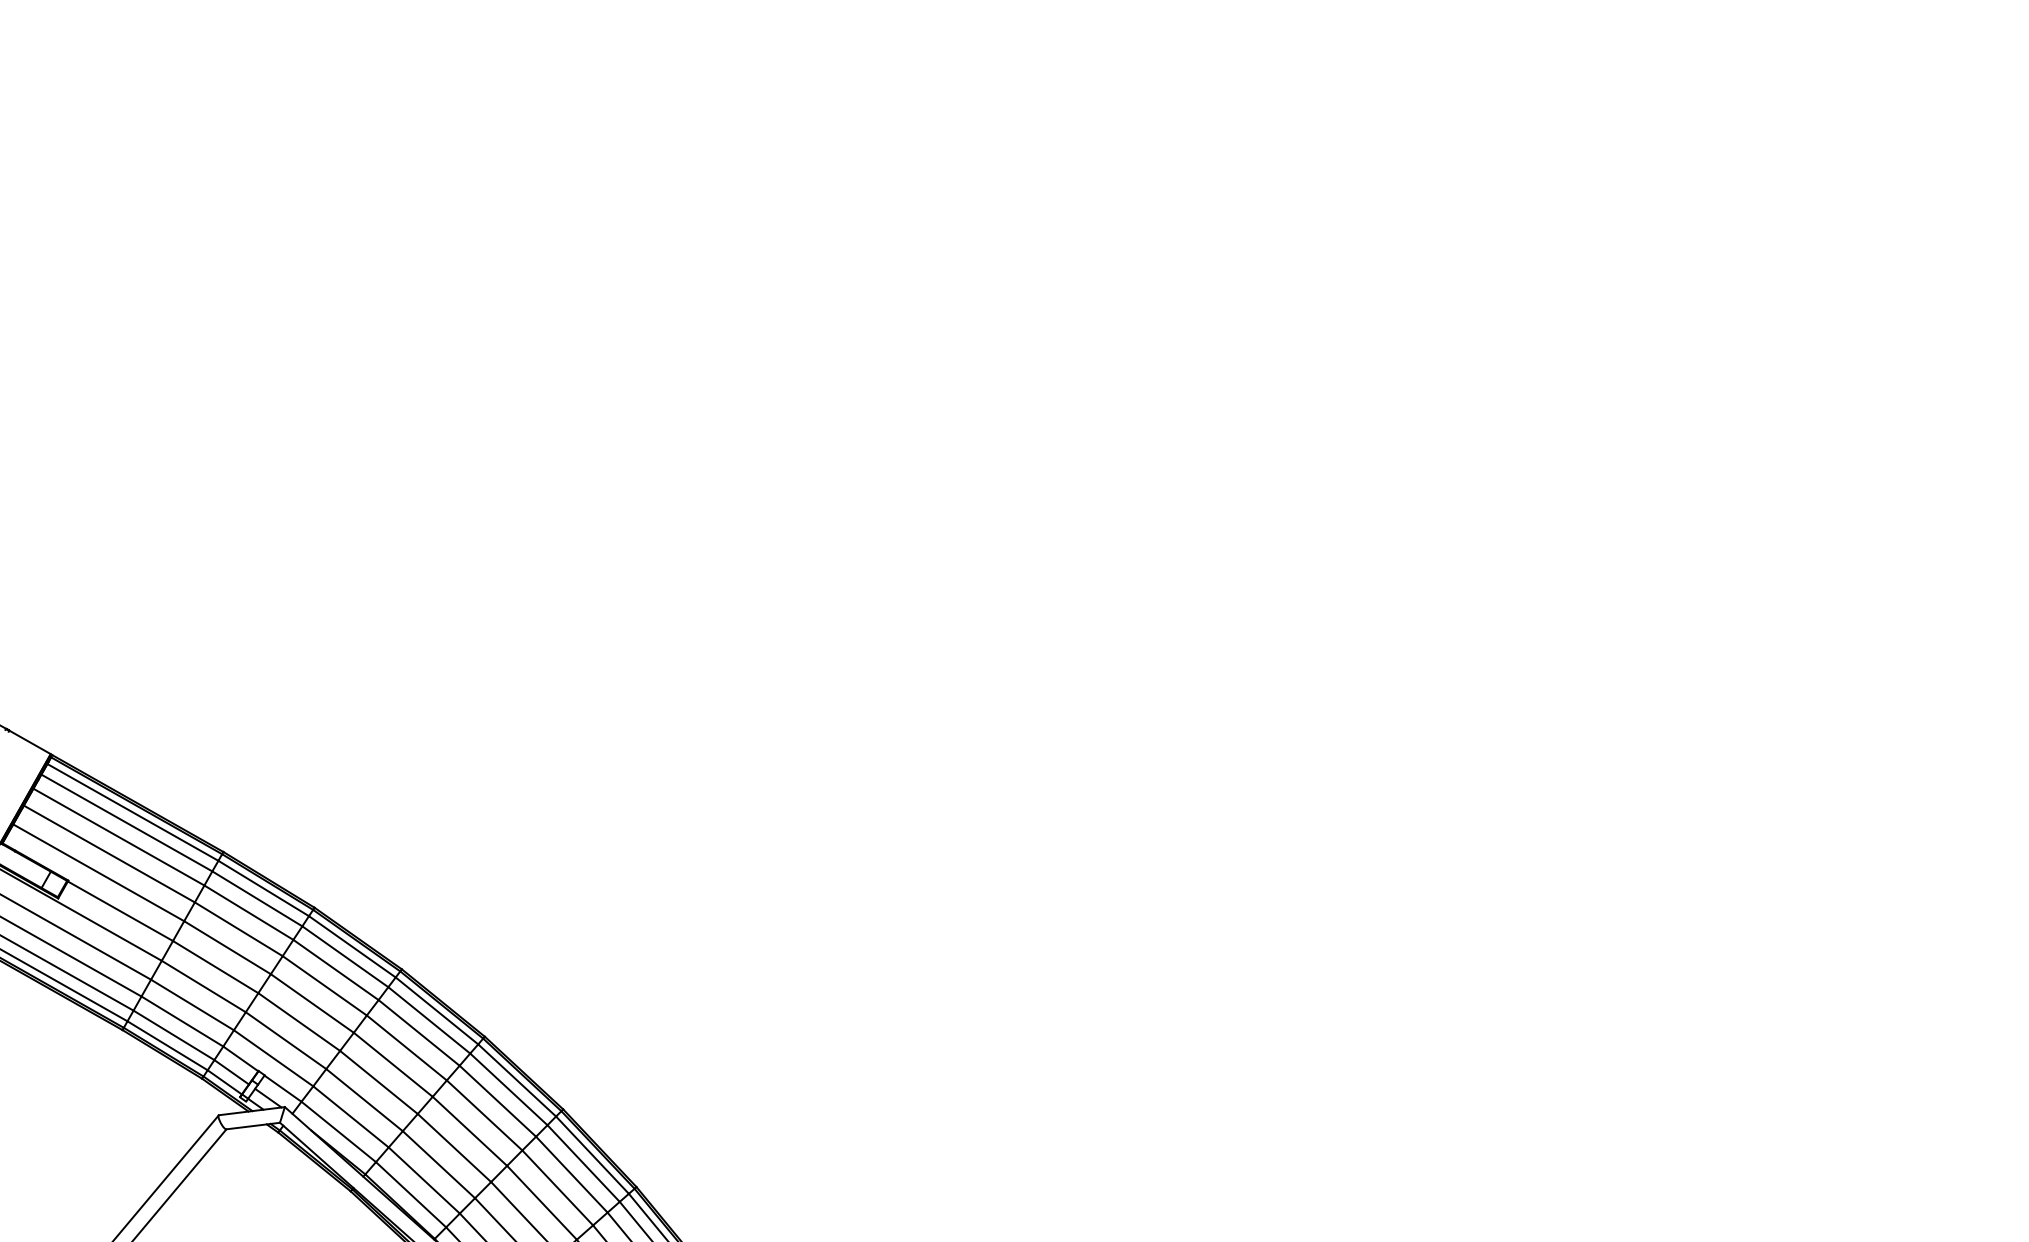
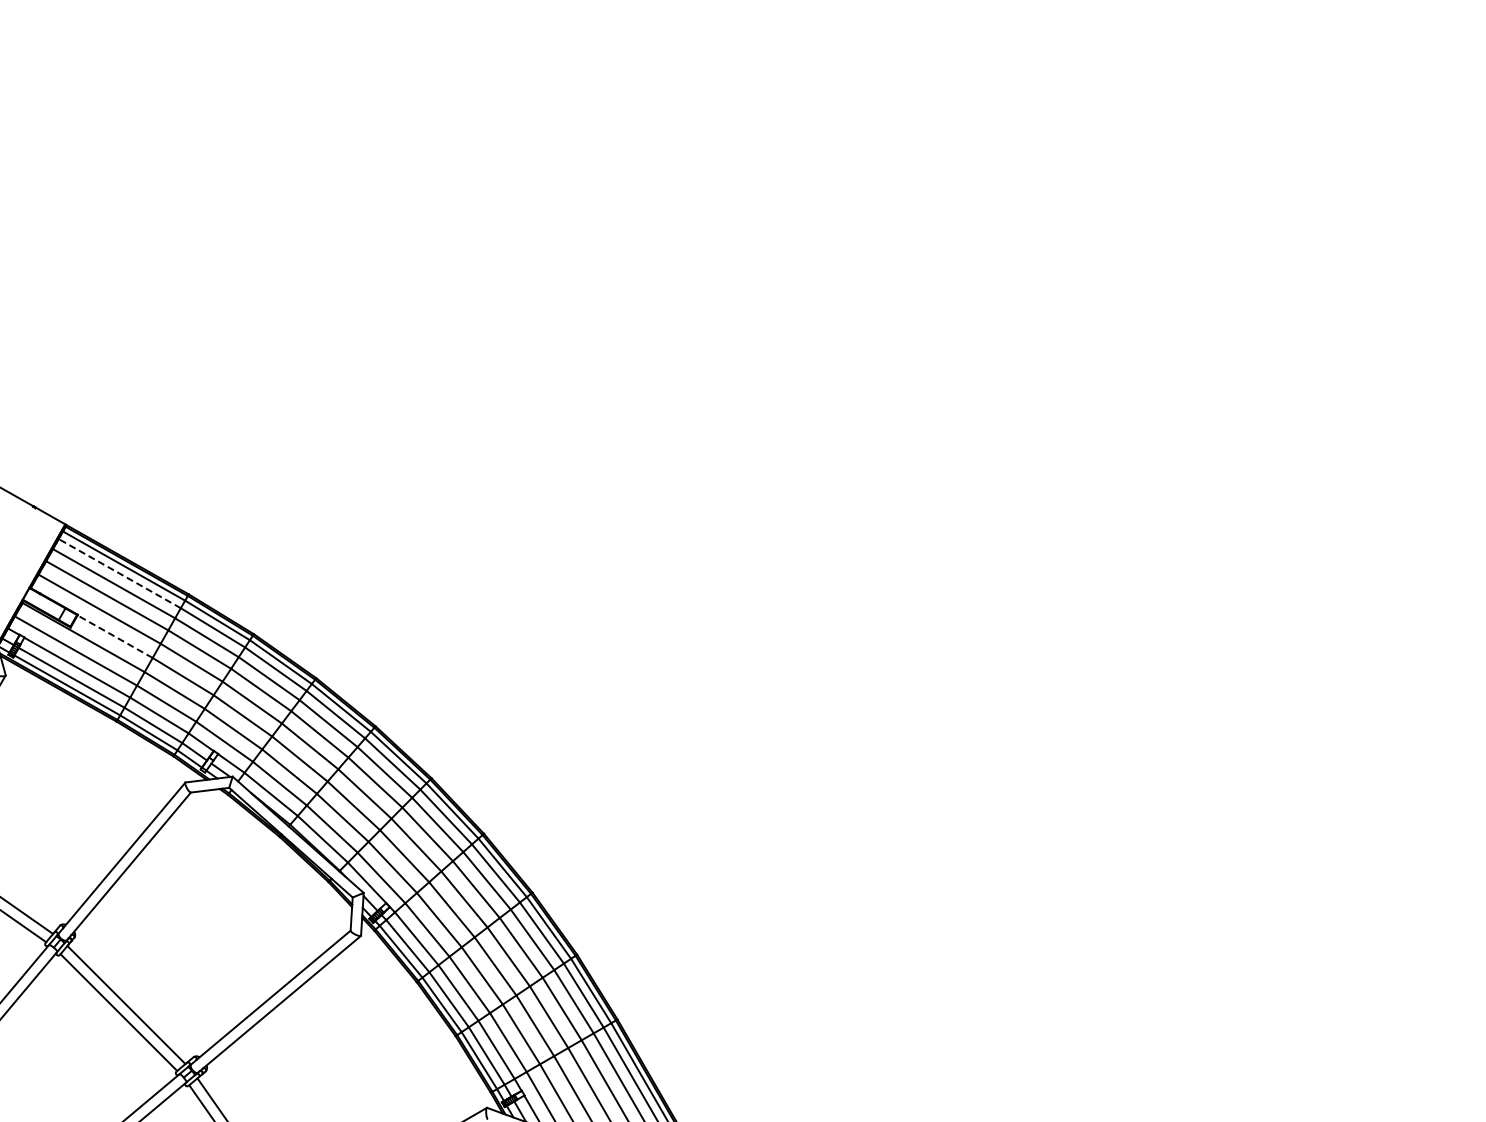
line: (126, 822) -> (119, 573), solid -> dashed
line: (119, 910) -> (114, 636), solid -> dashed

